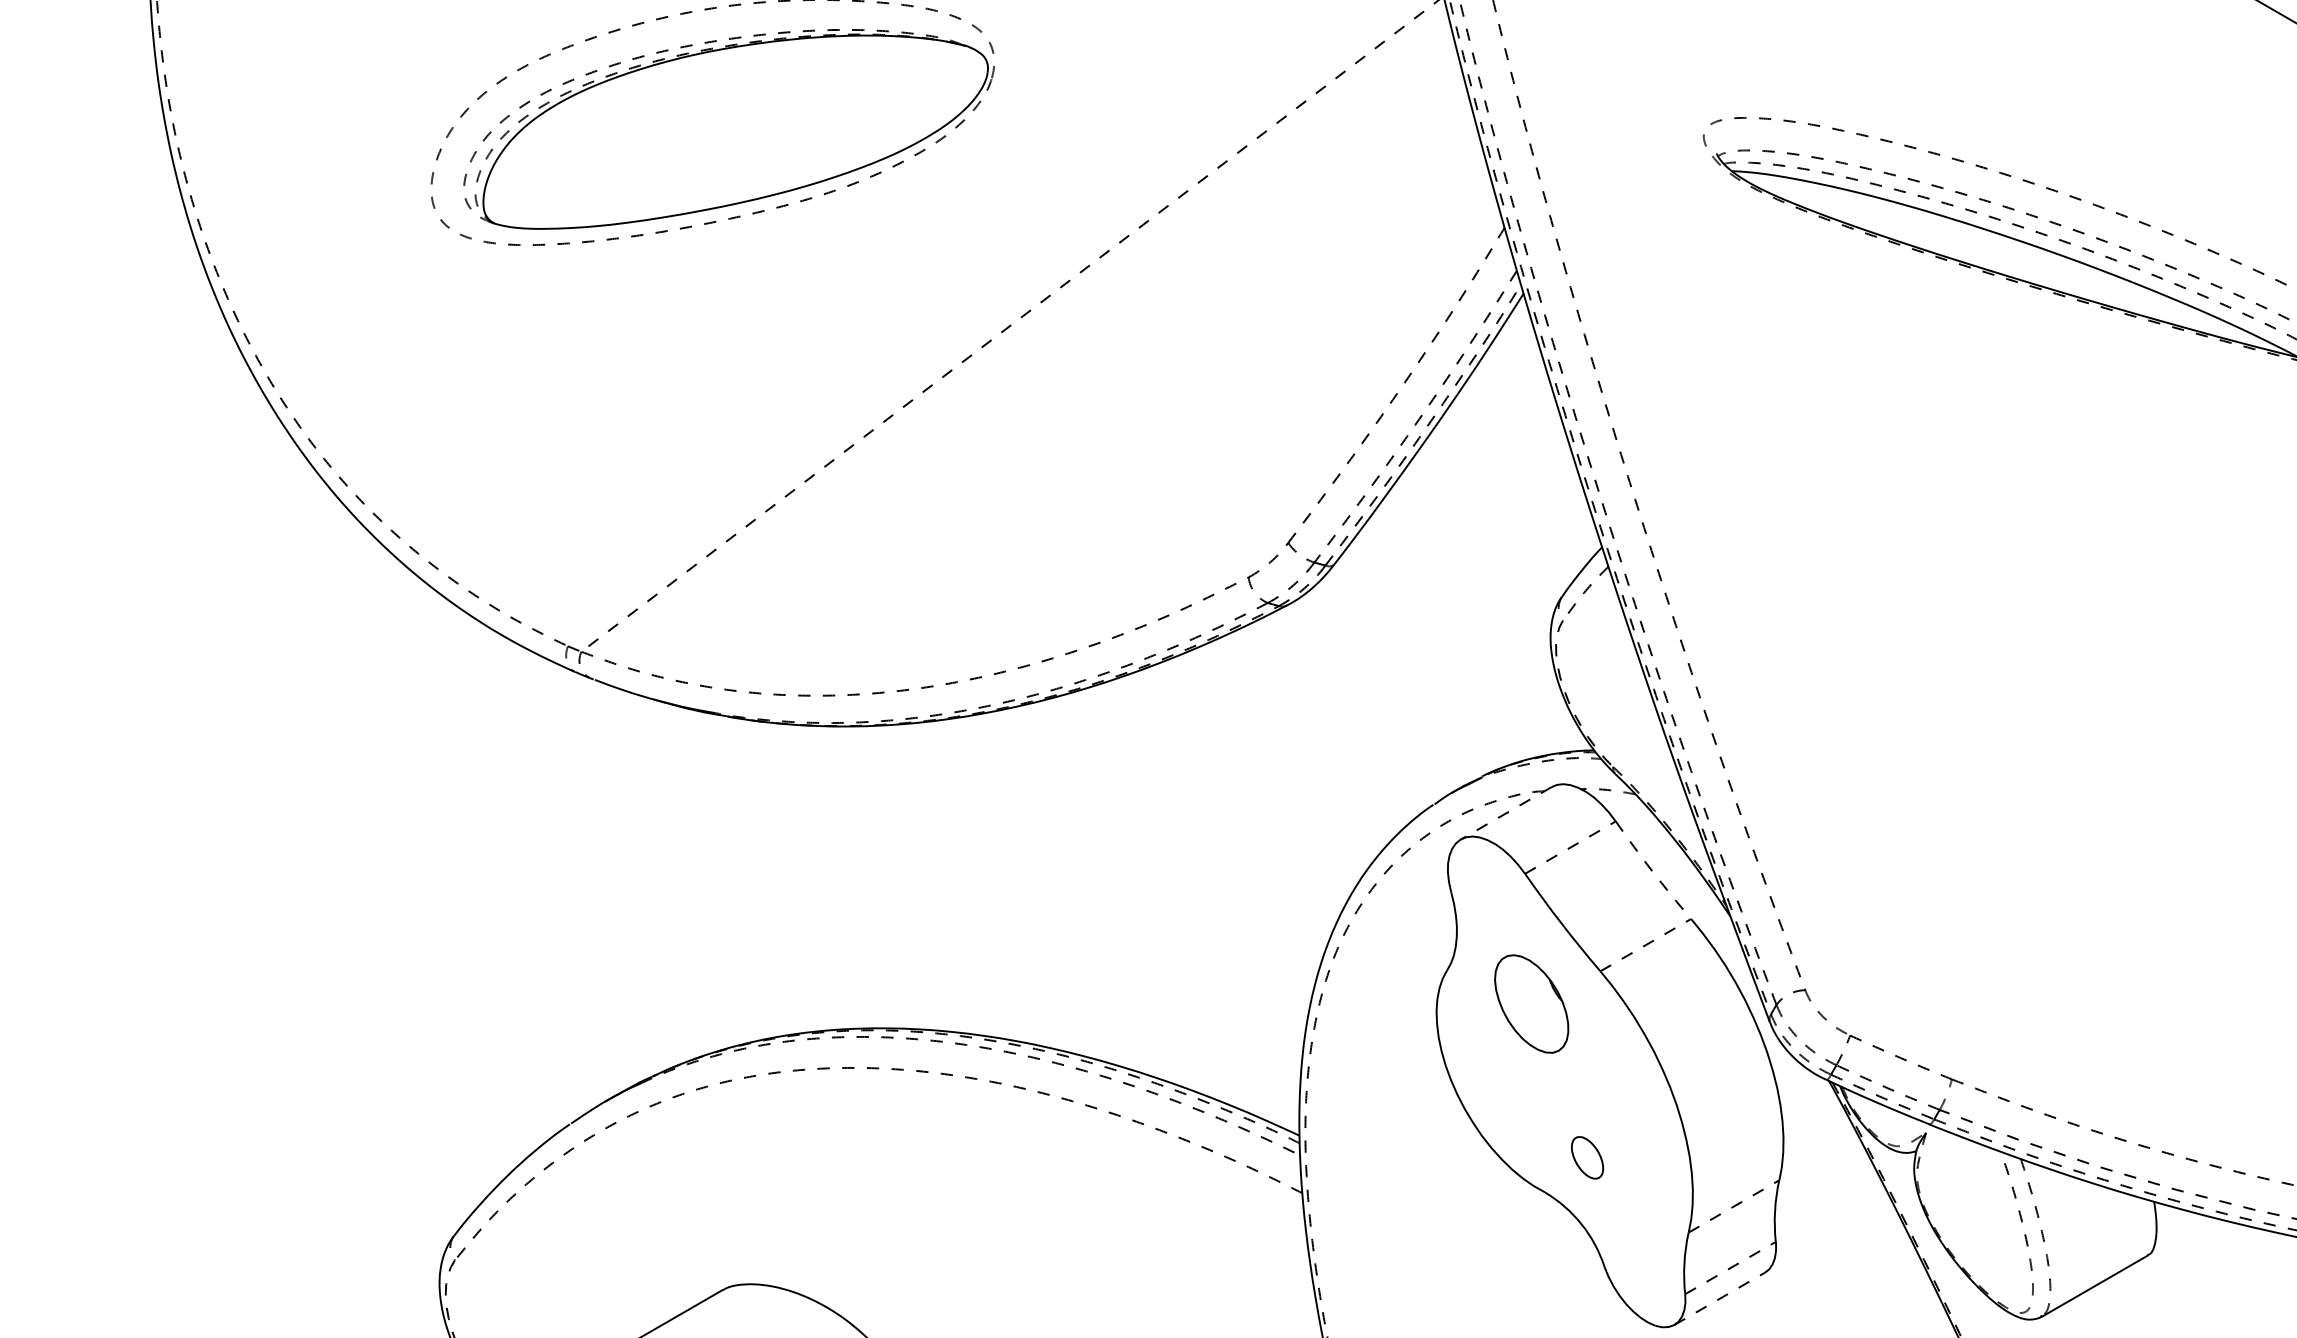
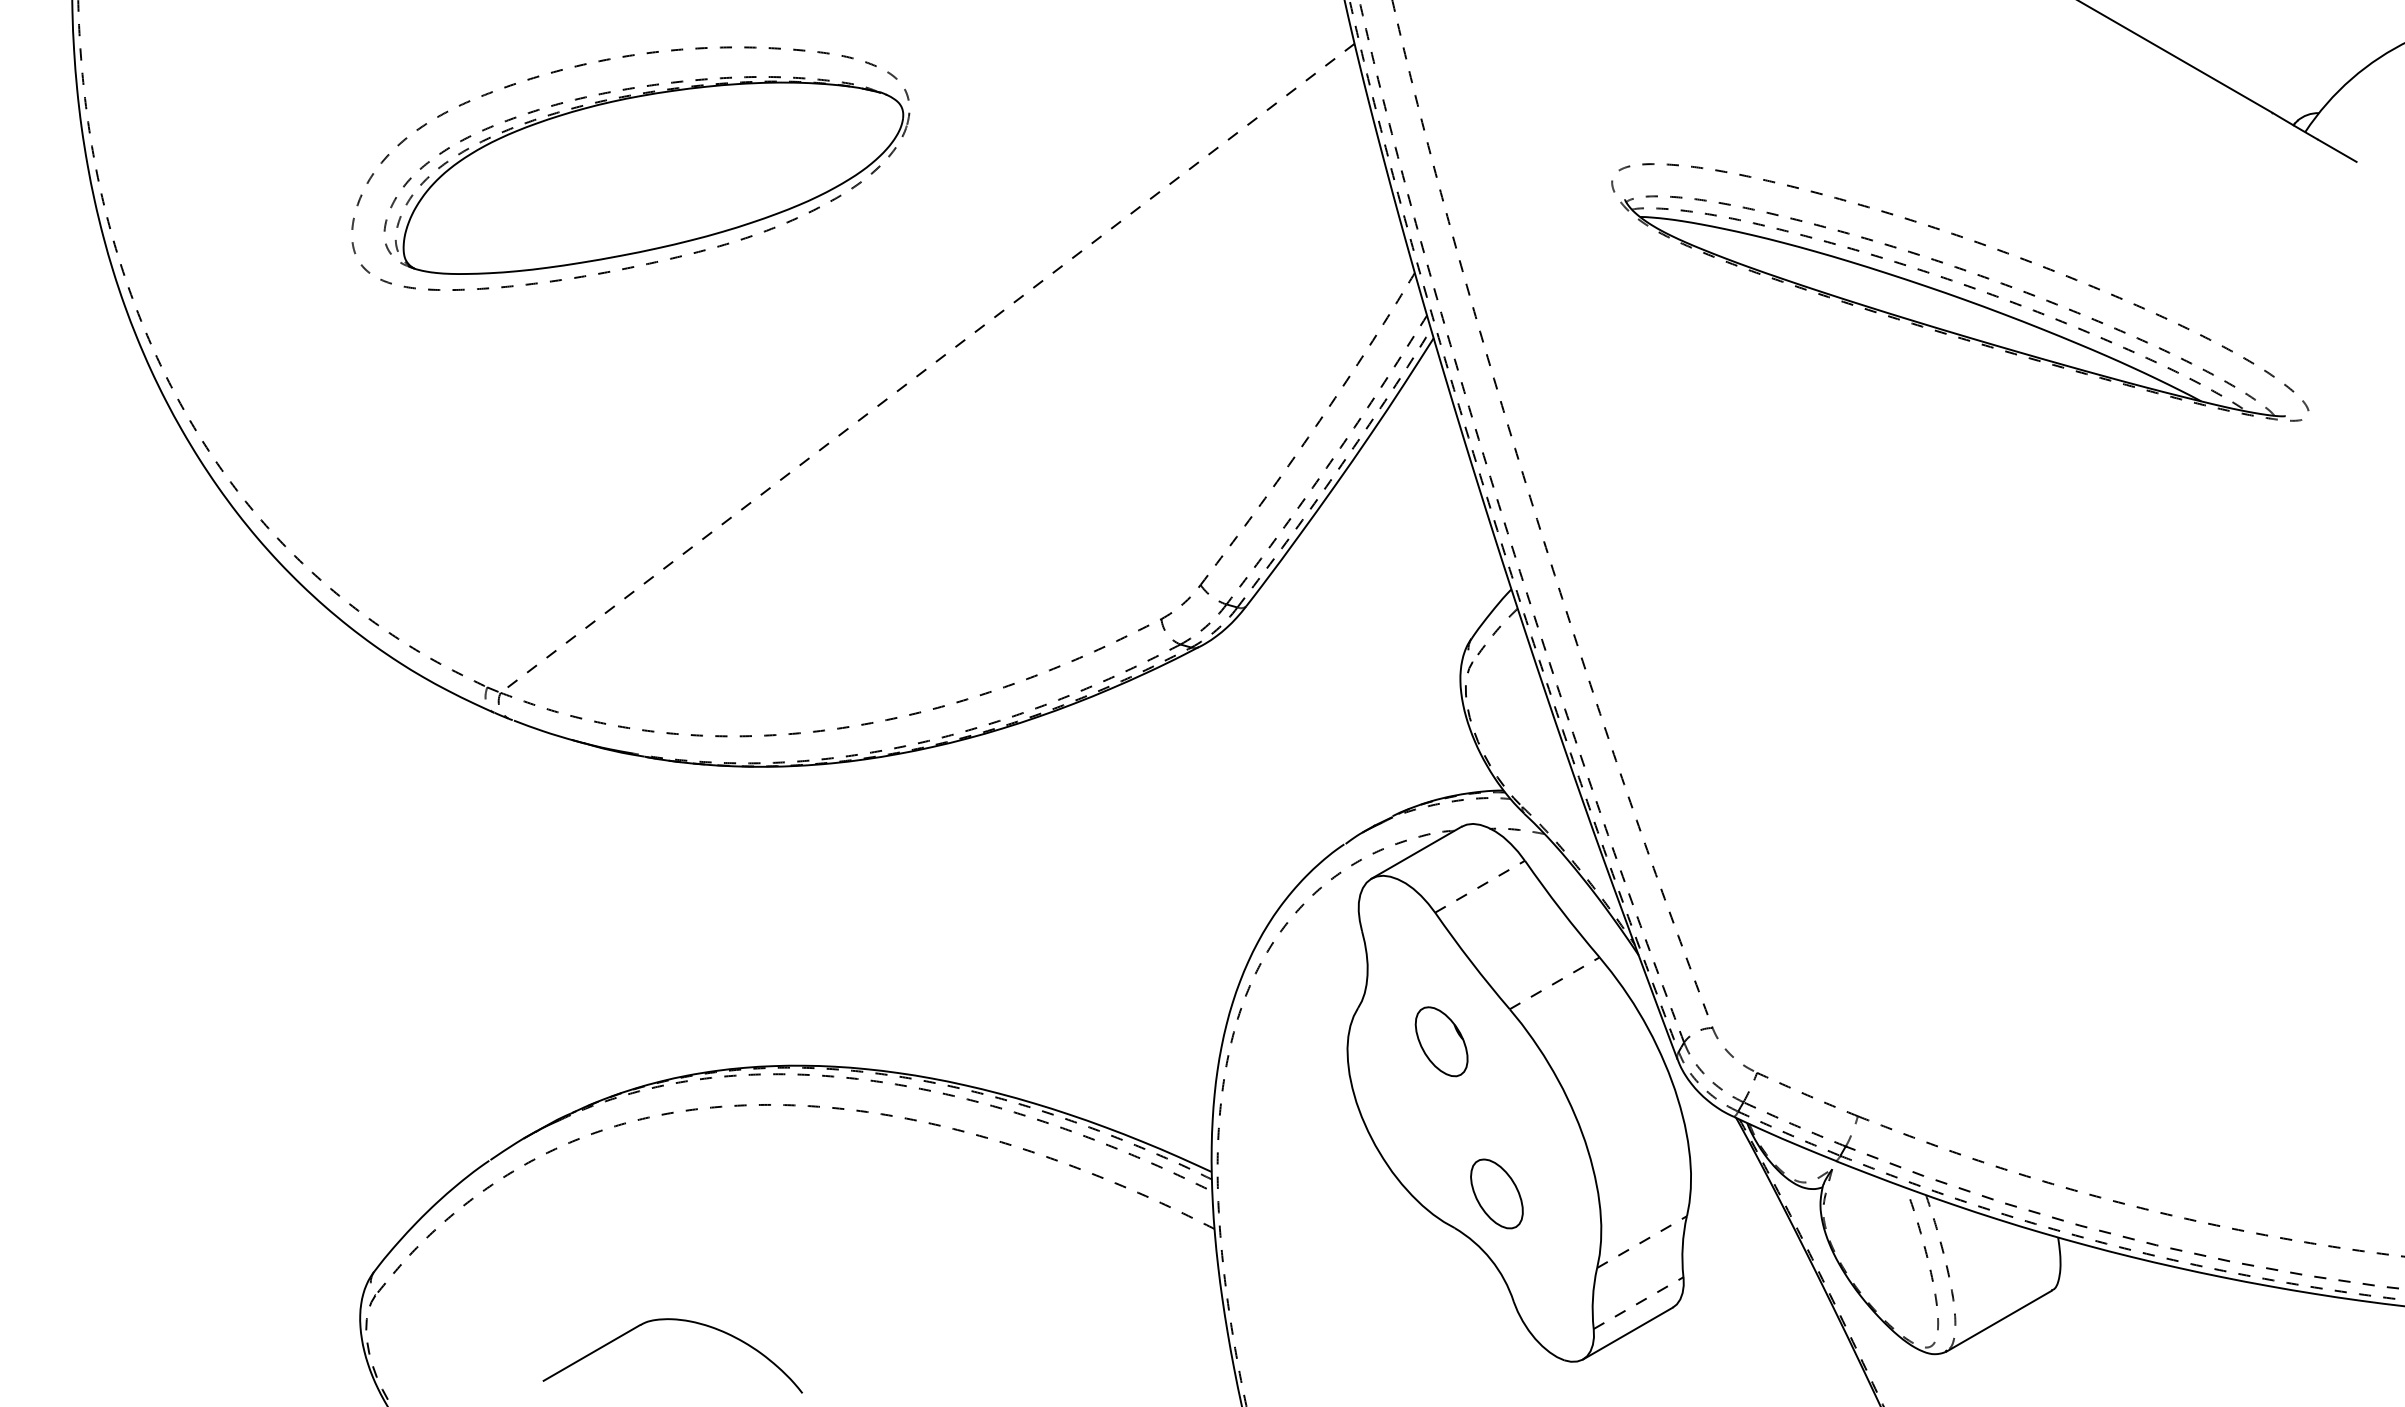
line: (1506, 813) -> (1416, 852), dashed -> solid
arc: (1652, 871) -> (1561, 910), dashed -> solid
part: (1531, 1003) -> (1441, 1041), size x0.71
part: (1587, 1157) -> (1496, 1193), size x1.67
line: (1719, 1298) -> (1627, 1333), dashed -> solid

